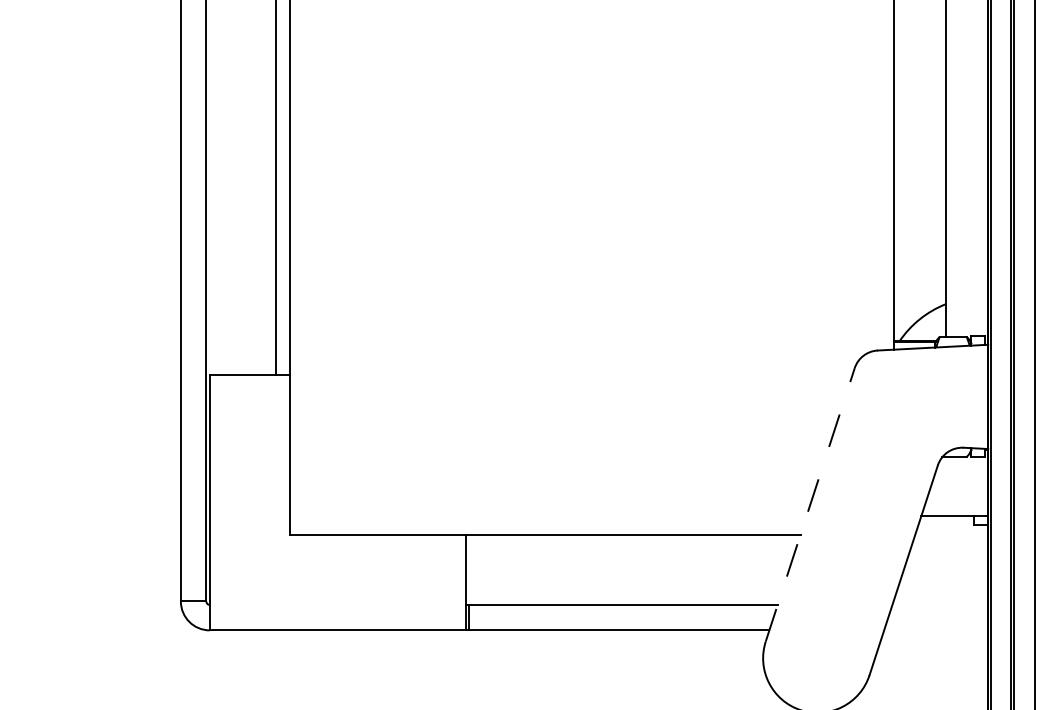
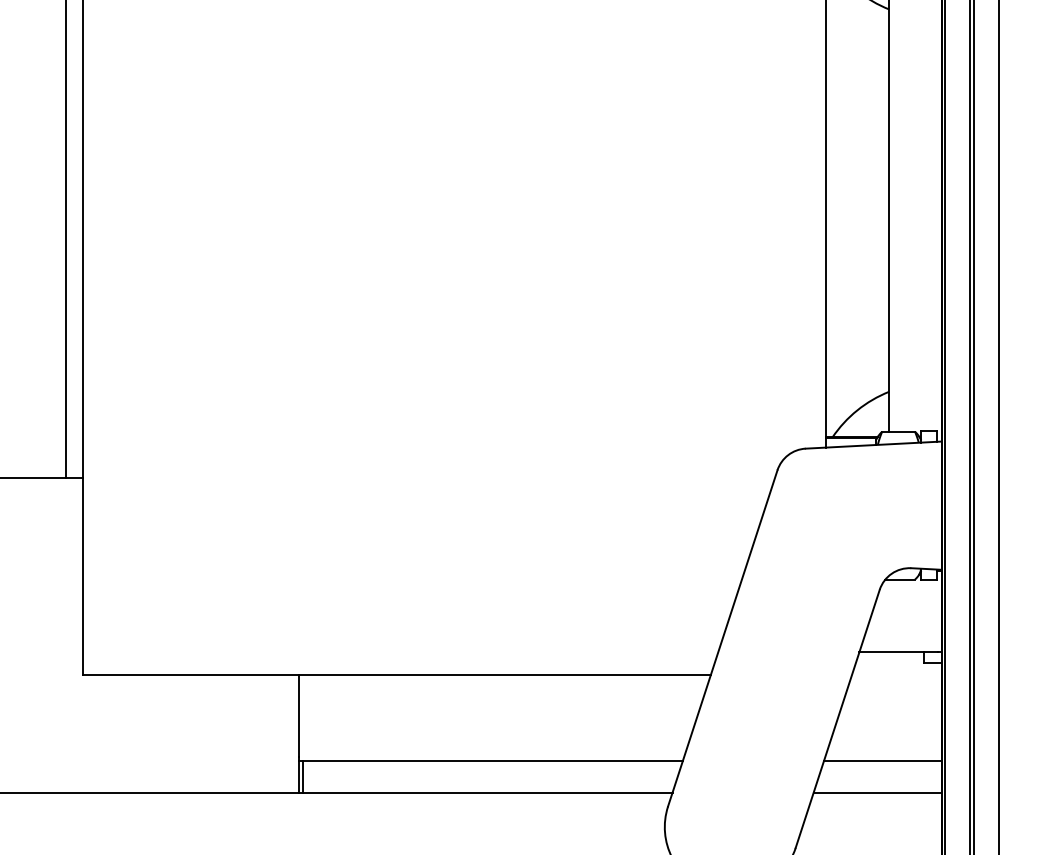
line: (810, 504) -> (723, 638), dashed -> solid
line: (940, 604) -> (882, 760), added
line: (936, 630) -> (878, 792), added

